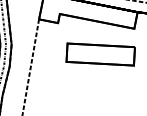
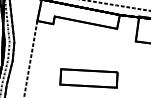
part: (100, 54) -> (88, 78), moved

